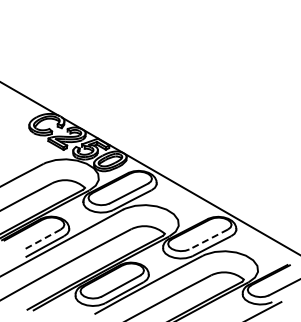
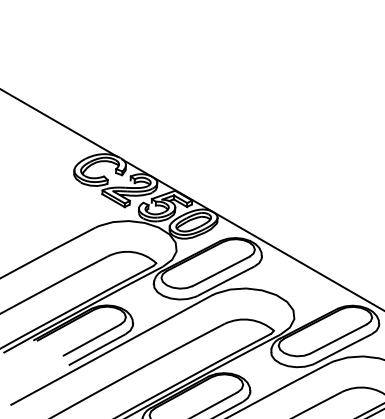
line: (208, 239) -> (338, 339), dashed -> solid
line: (41, 240) -> (92, 340), dashed -> solid

